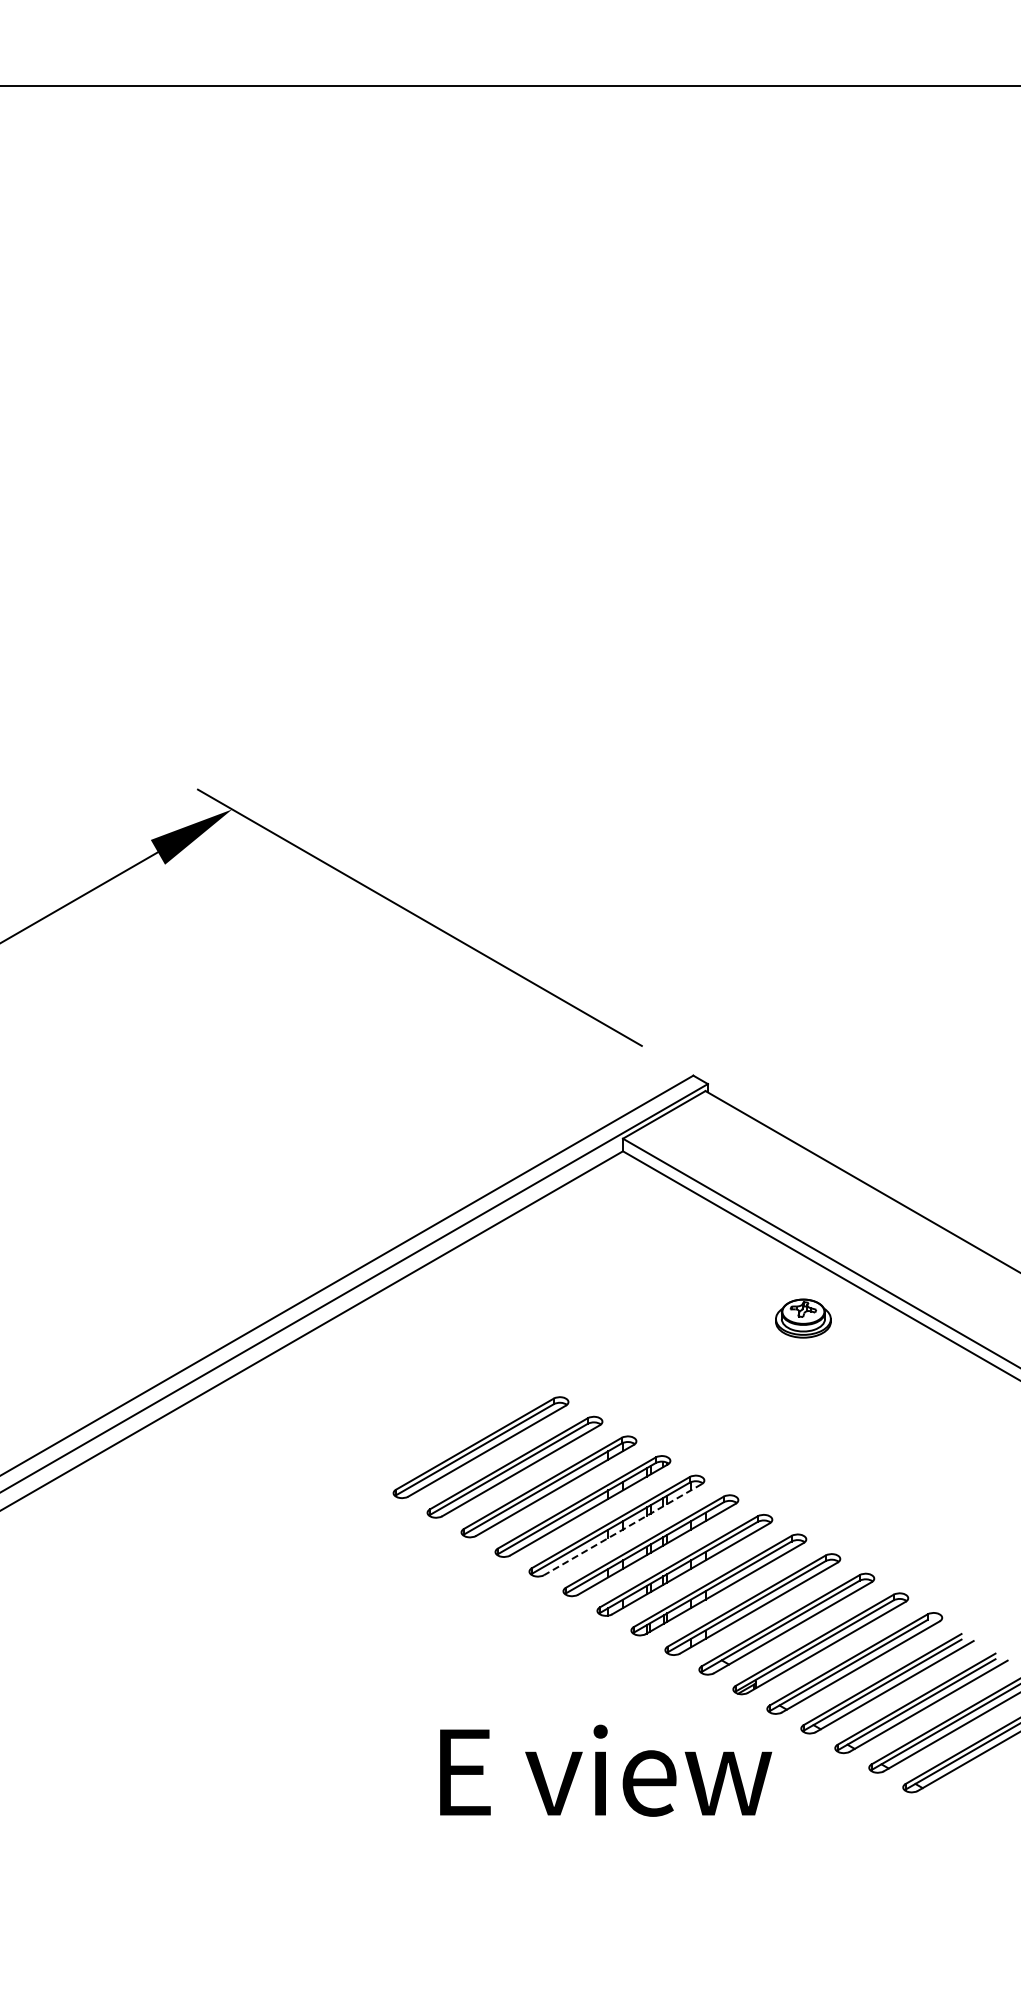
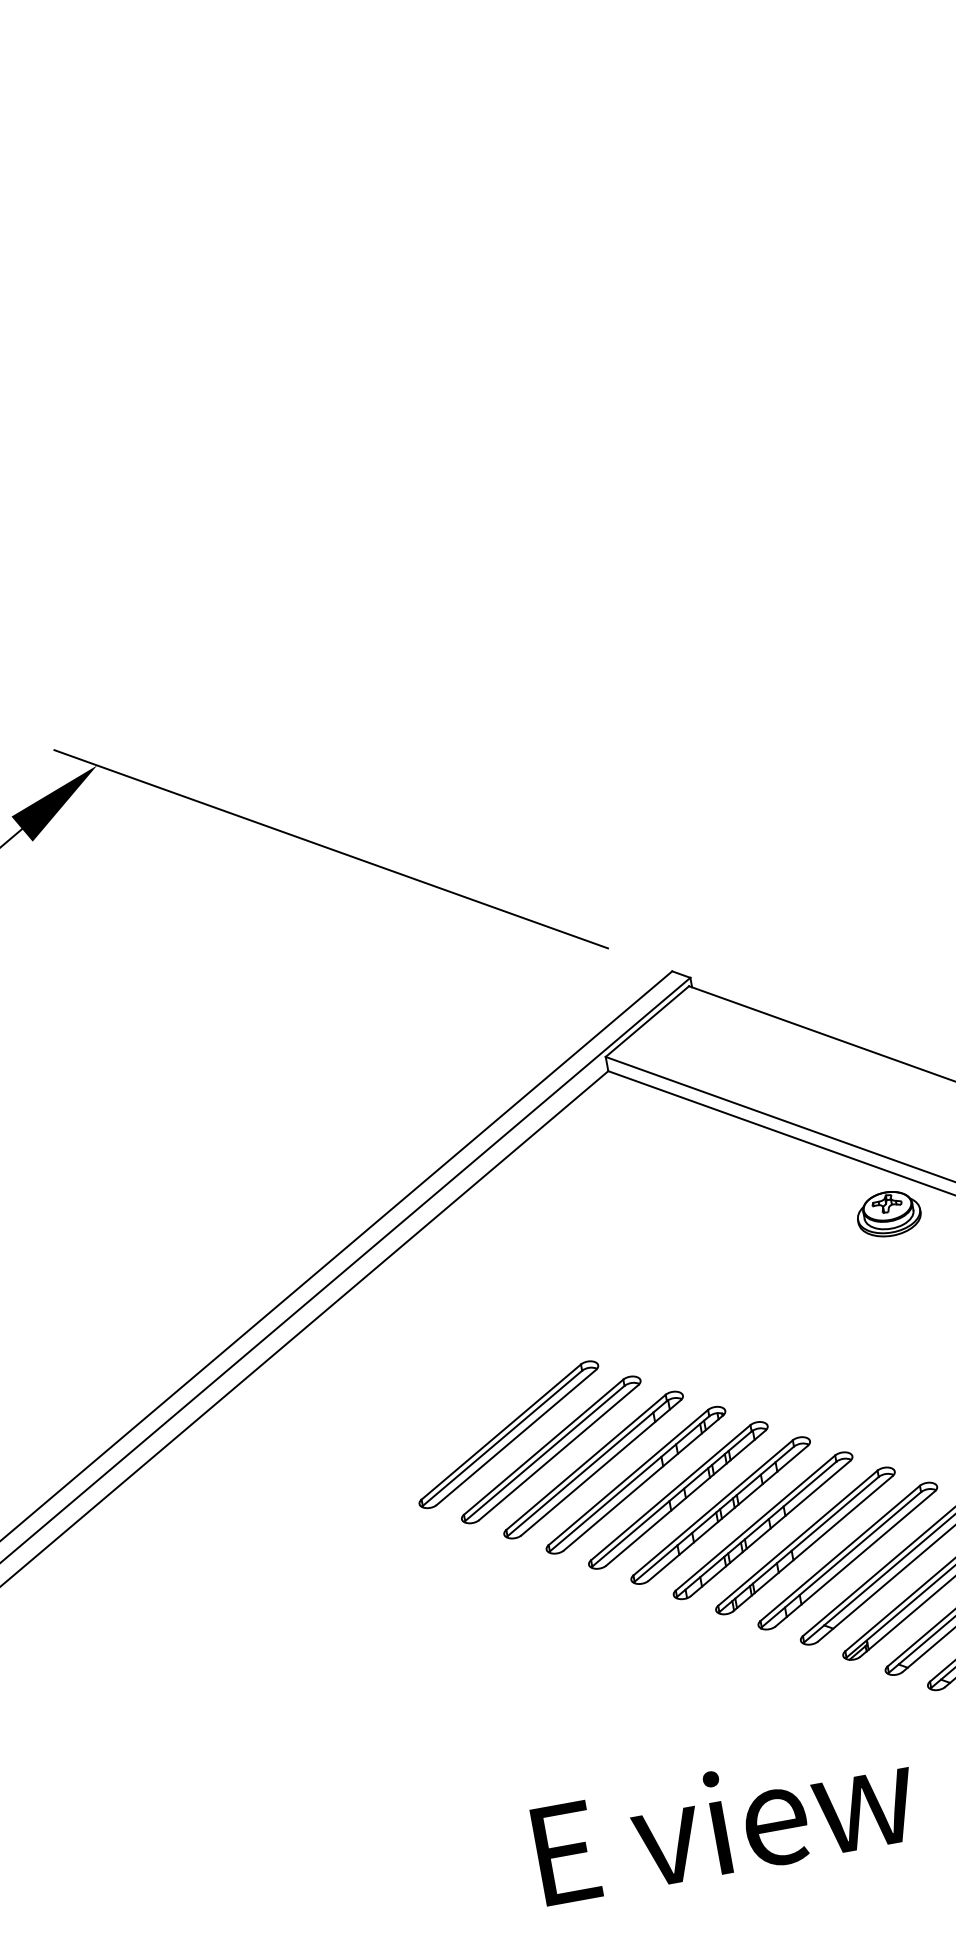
part: (803, 1318) -> (889, 1213), moved
line: (622, 1529) -> (685, 1498), dashed -> solid
text: (606, 1770) -> (725, 1821), moved

